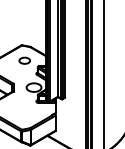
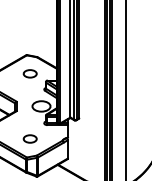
part: (24, 114) -> (29, 139), added

